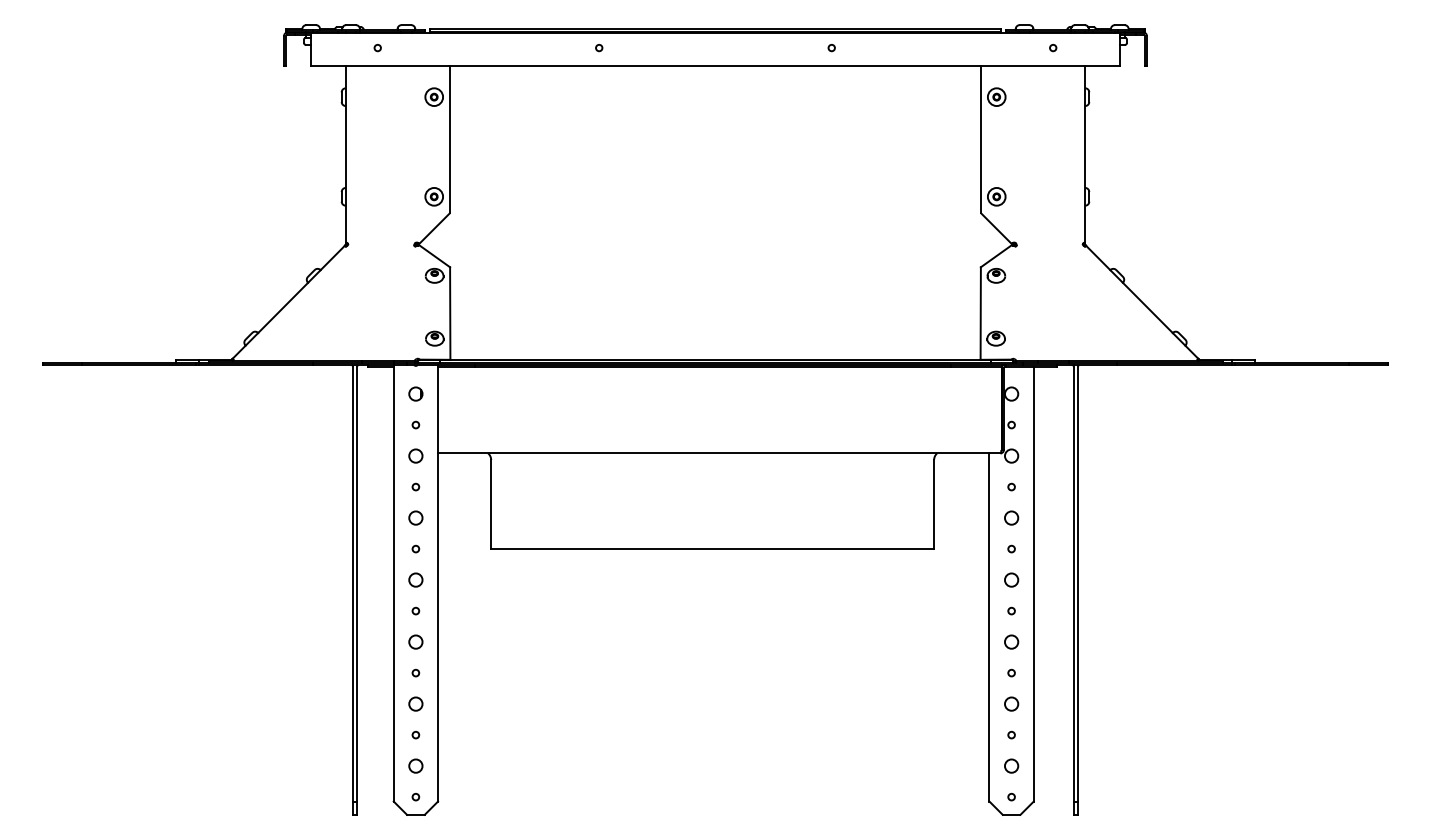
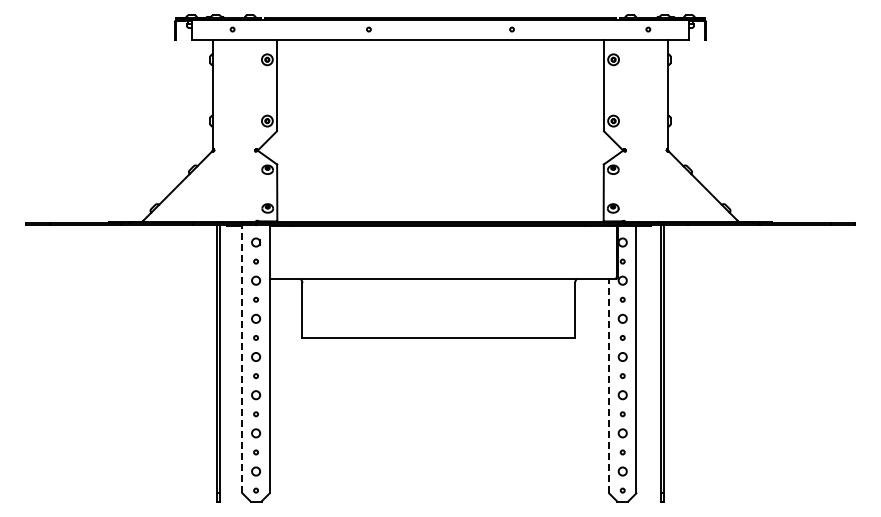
line: (393, 584) -> (242, 359), solid -> dashed
line: (990, 626) -> (609, 385), solid -> dashed

